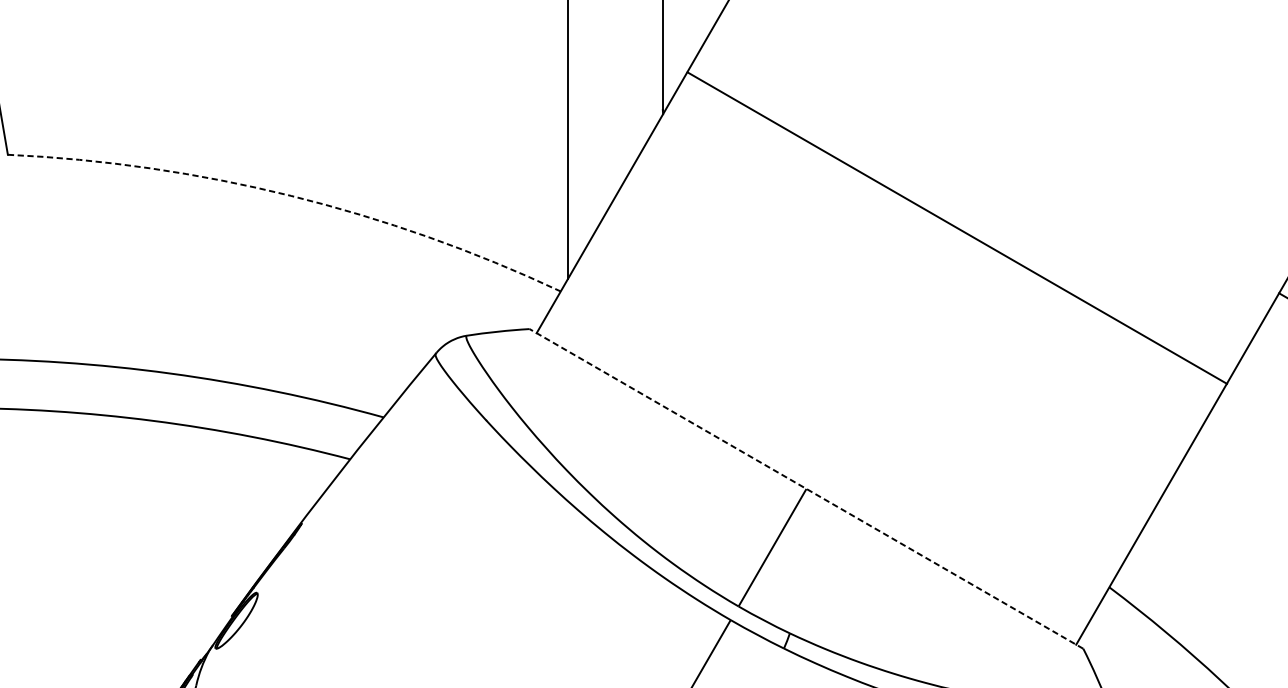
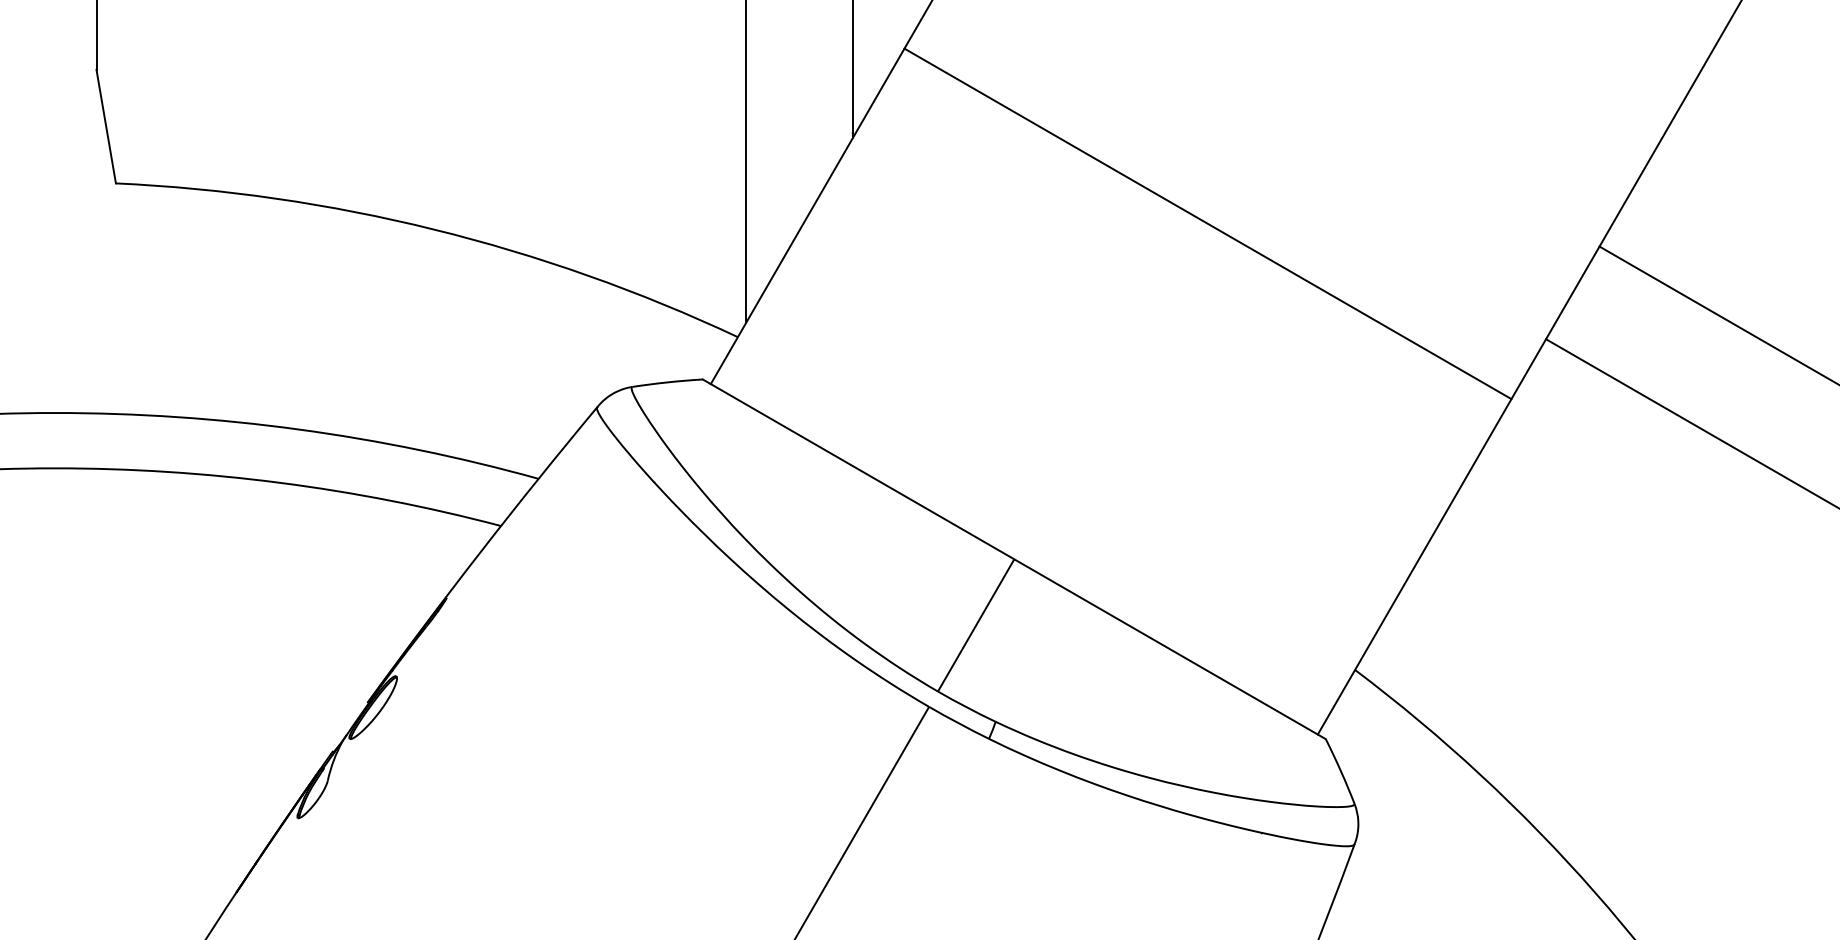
arc: (291, 195) -> (434, 229), dashed -> solid
line: (956, 227) -> (1207, 223), moved
line: (806, 489) -> (1014, 559), dashed -> solid

